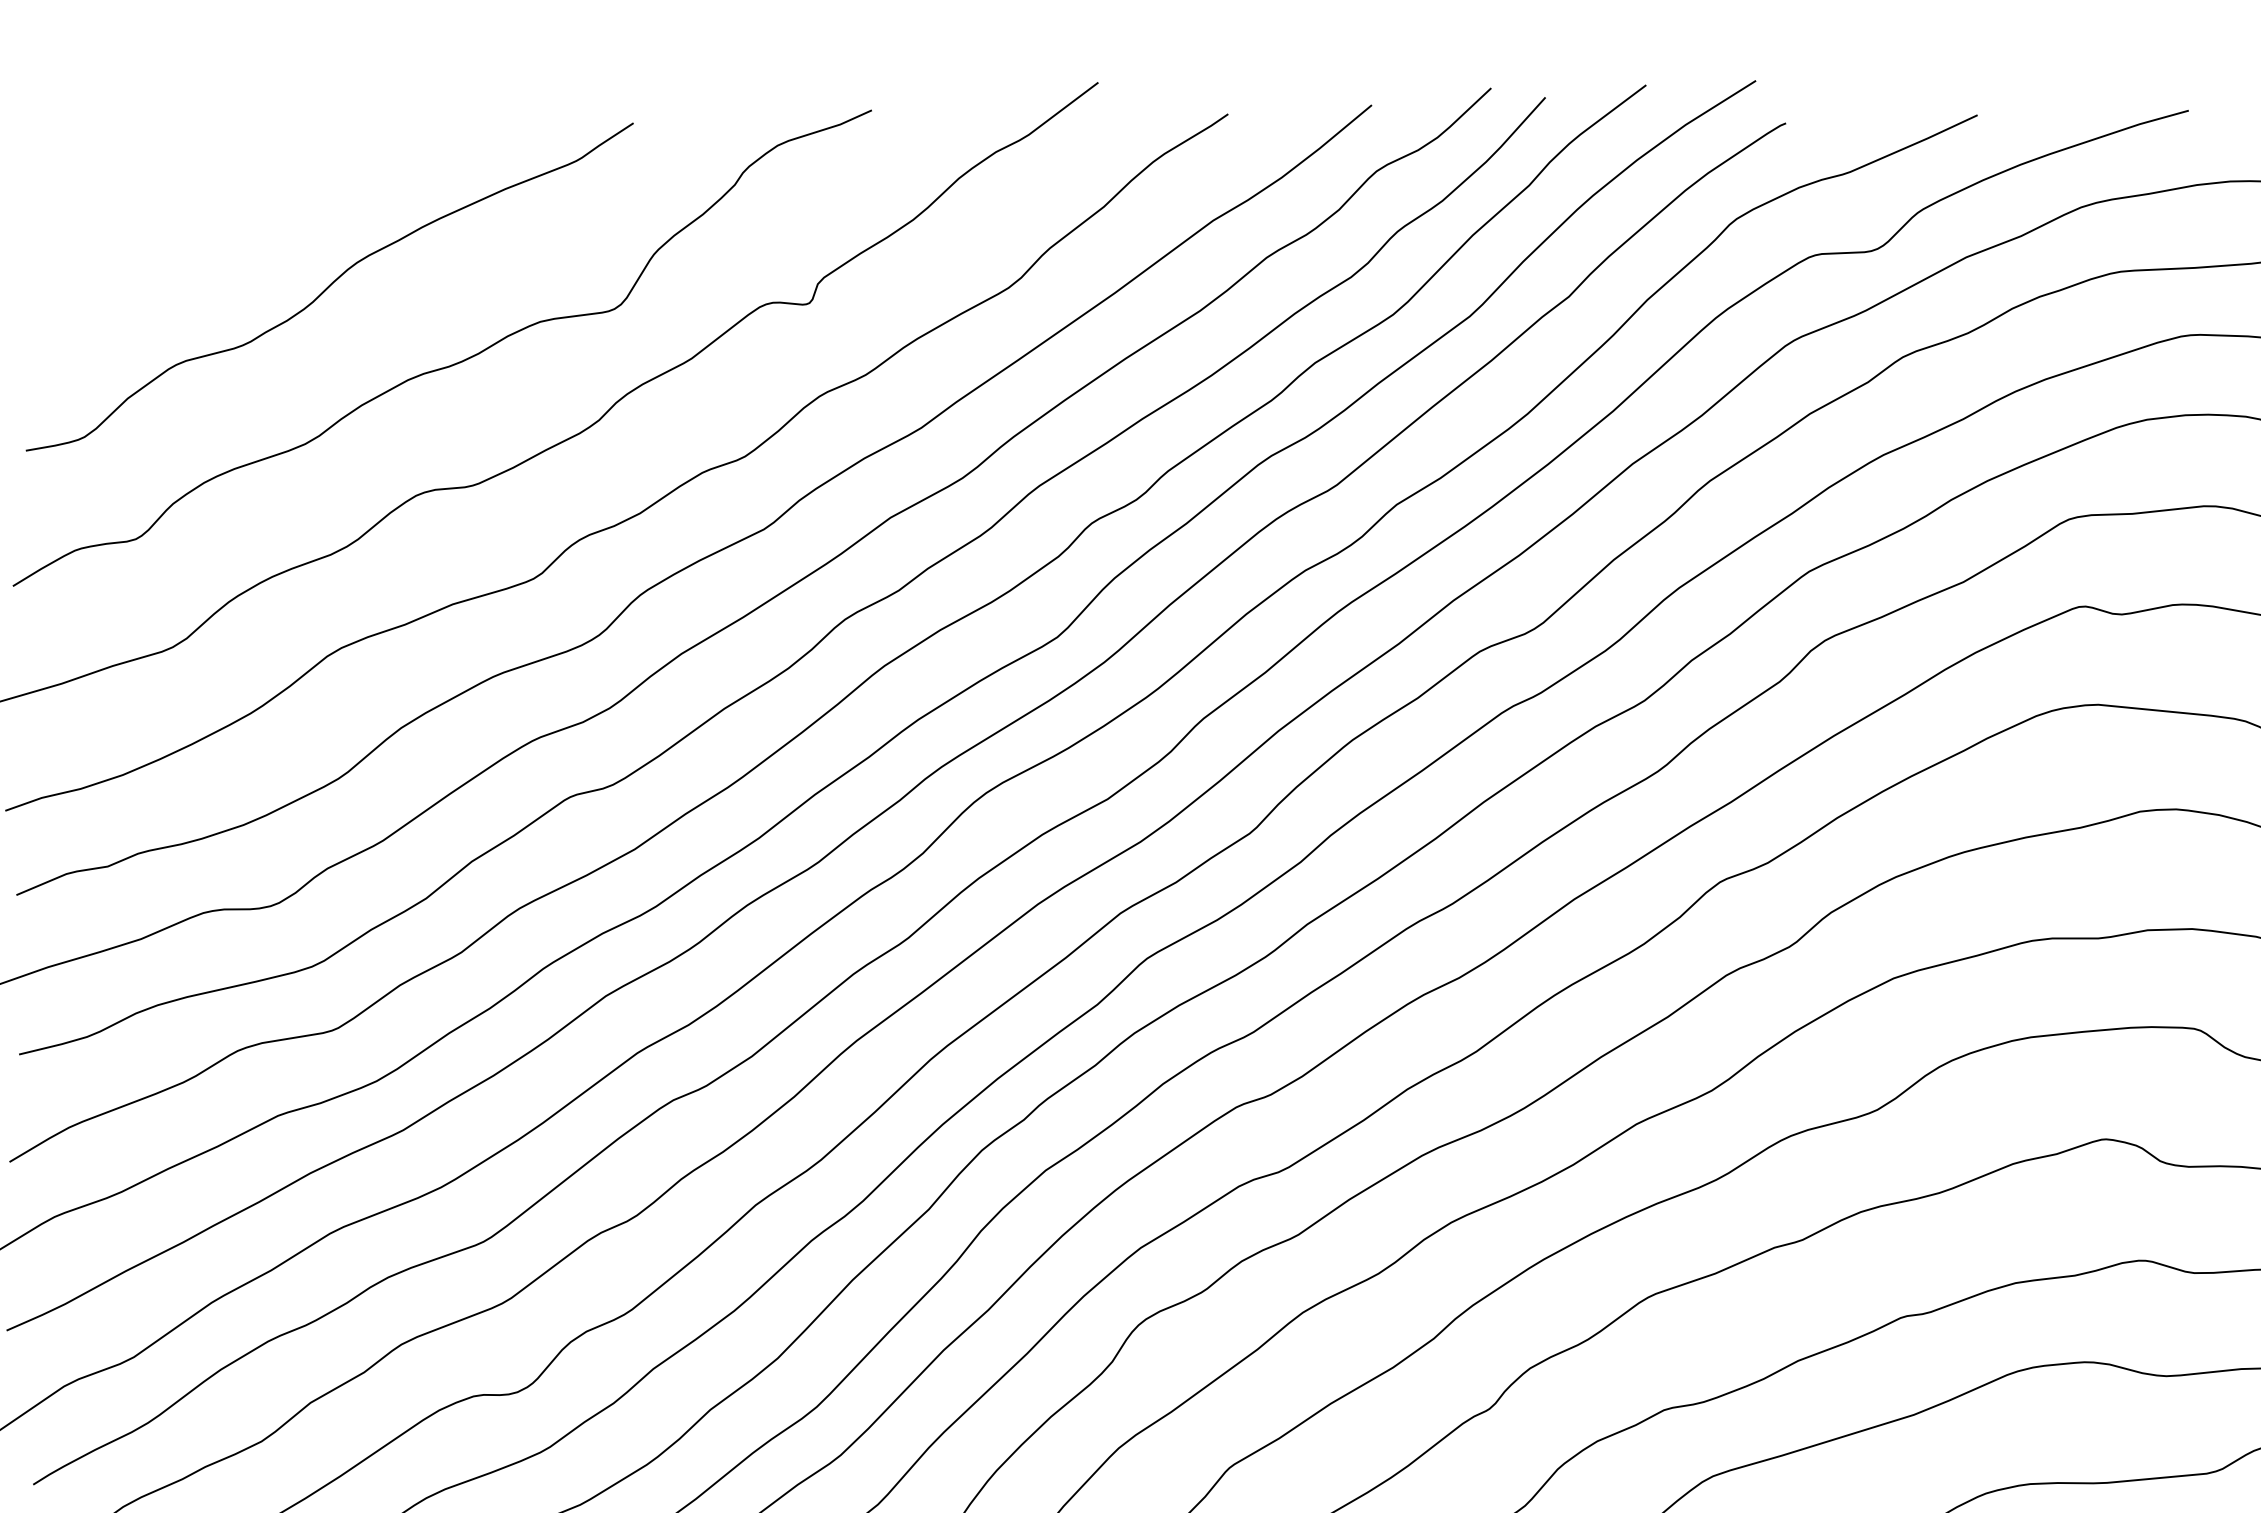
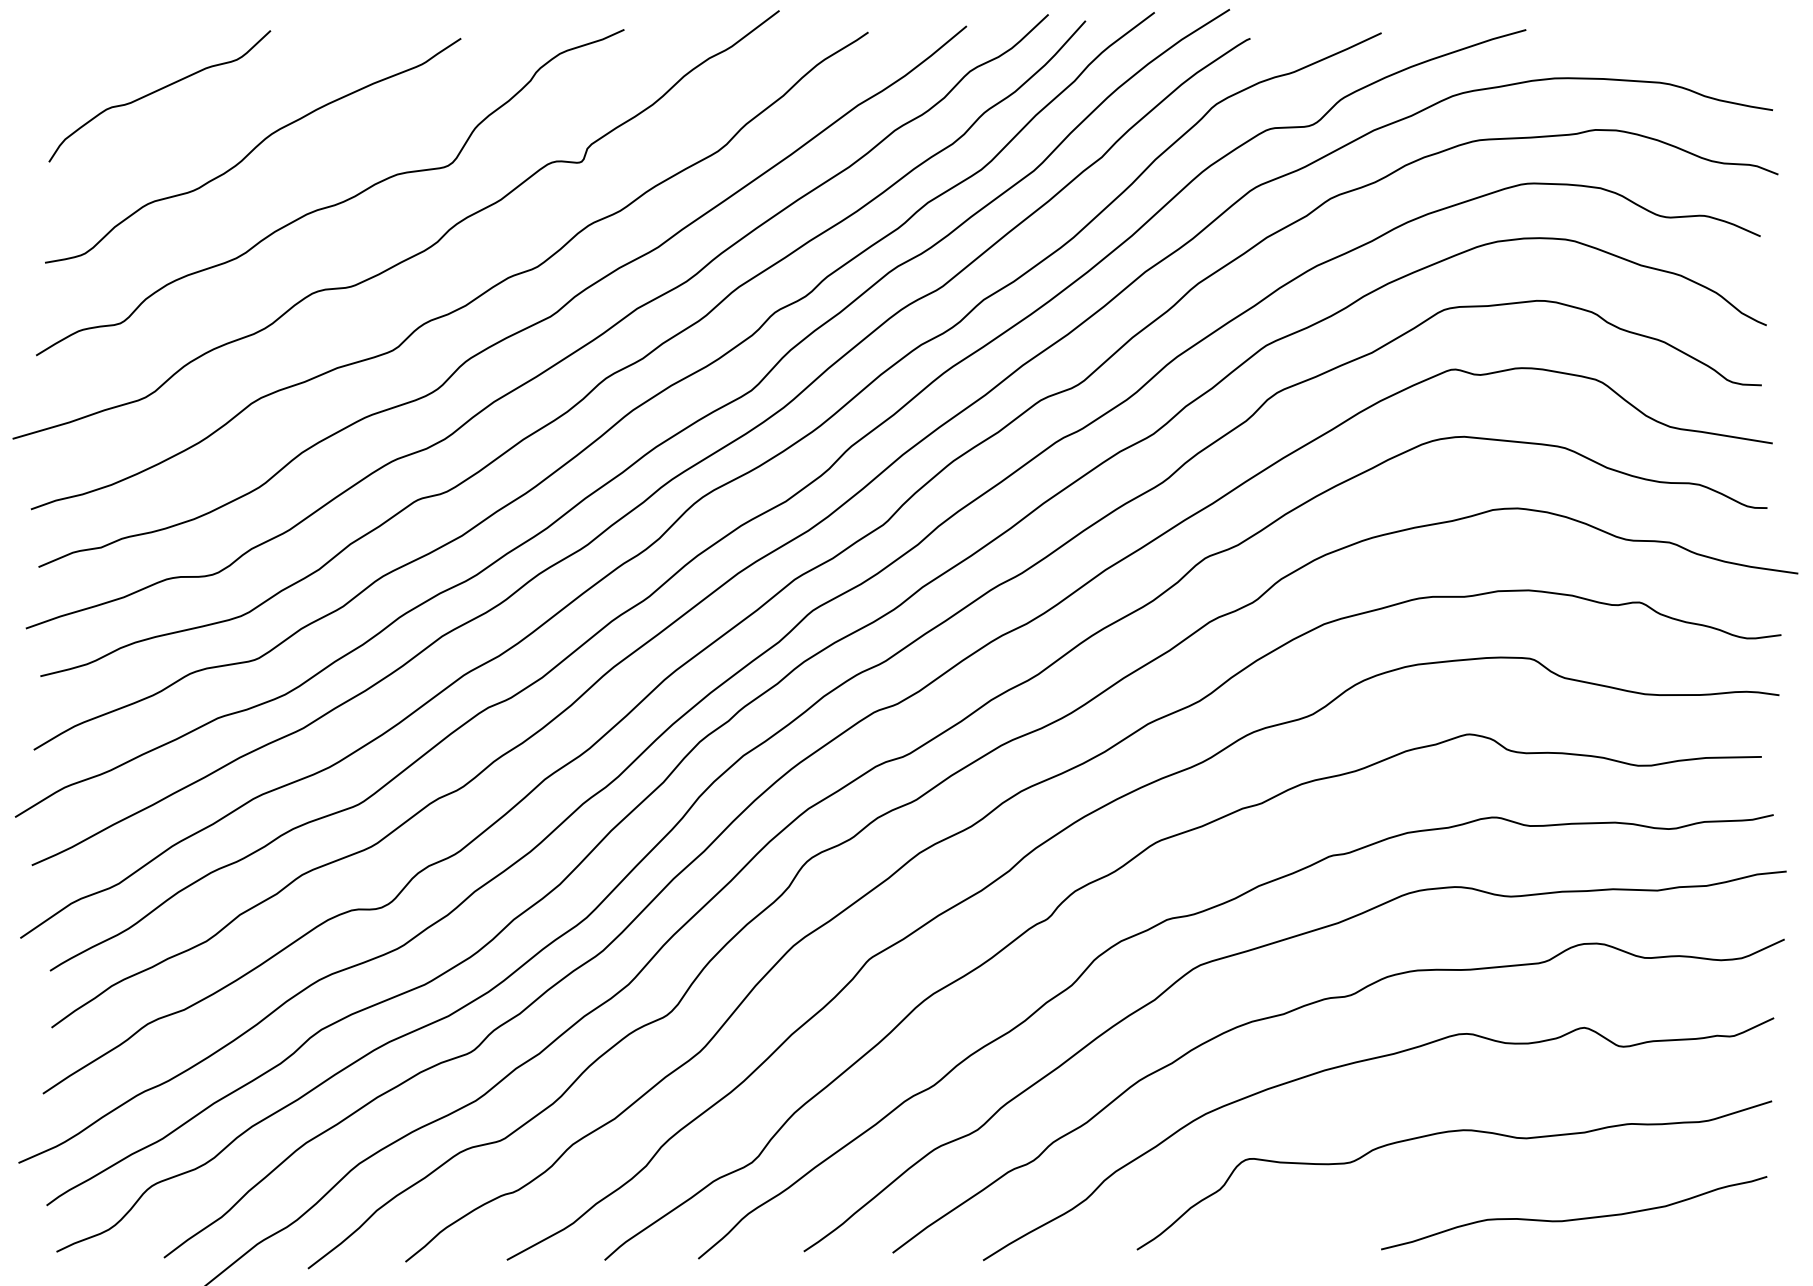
curve: (188, 202) -> (156, 92), added

